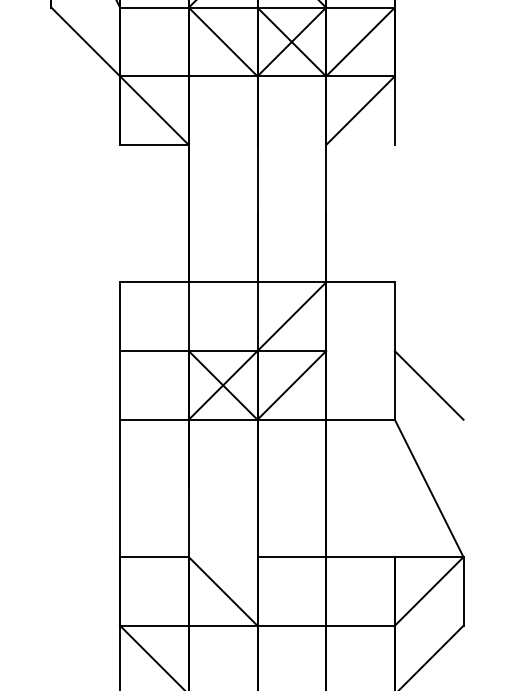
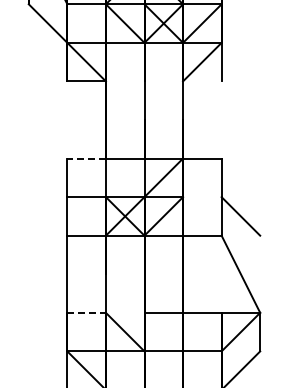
line: (154, 282) -> (86, 158), solid -> dashed
line: (156, 556) -> (87, 312), solid -> dashed

